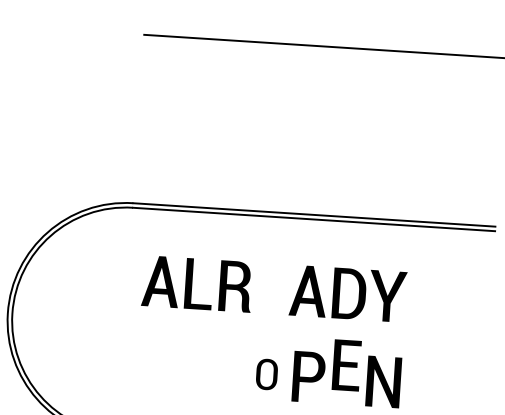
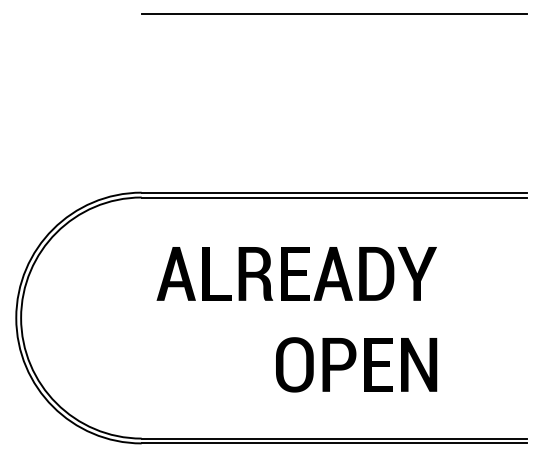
fill: (272, 288) -> (294, 273), added
part: (346, 365) -> (378, 364), moved
part: (266, 374) -> (294, 364), size x1.67

